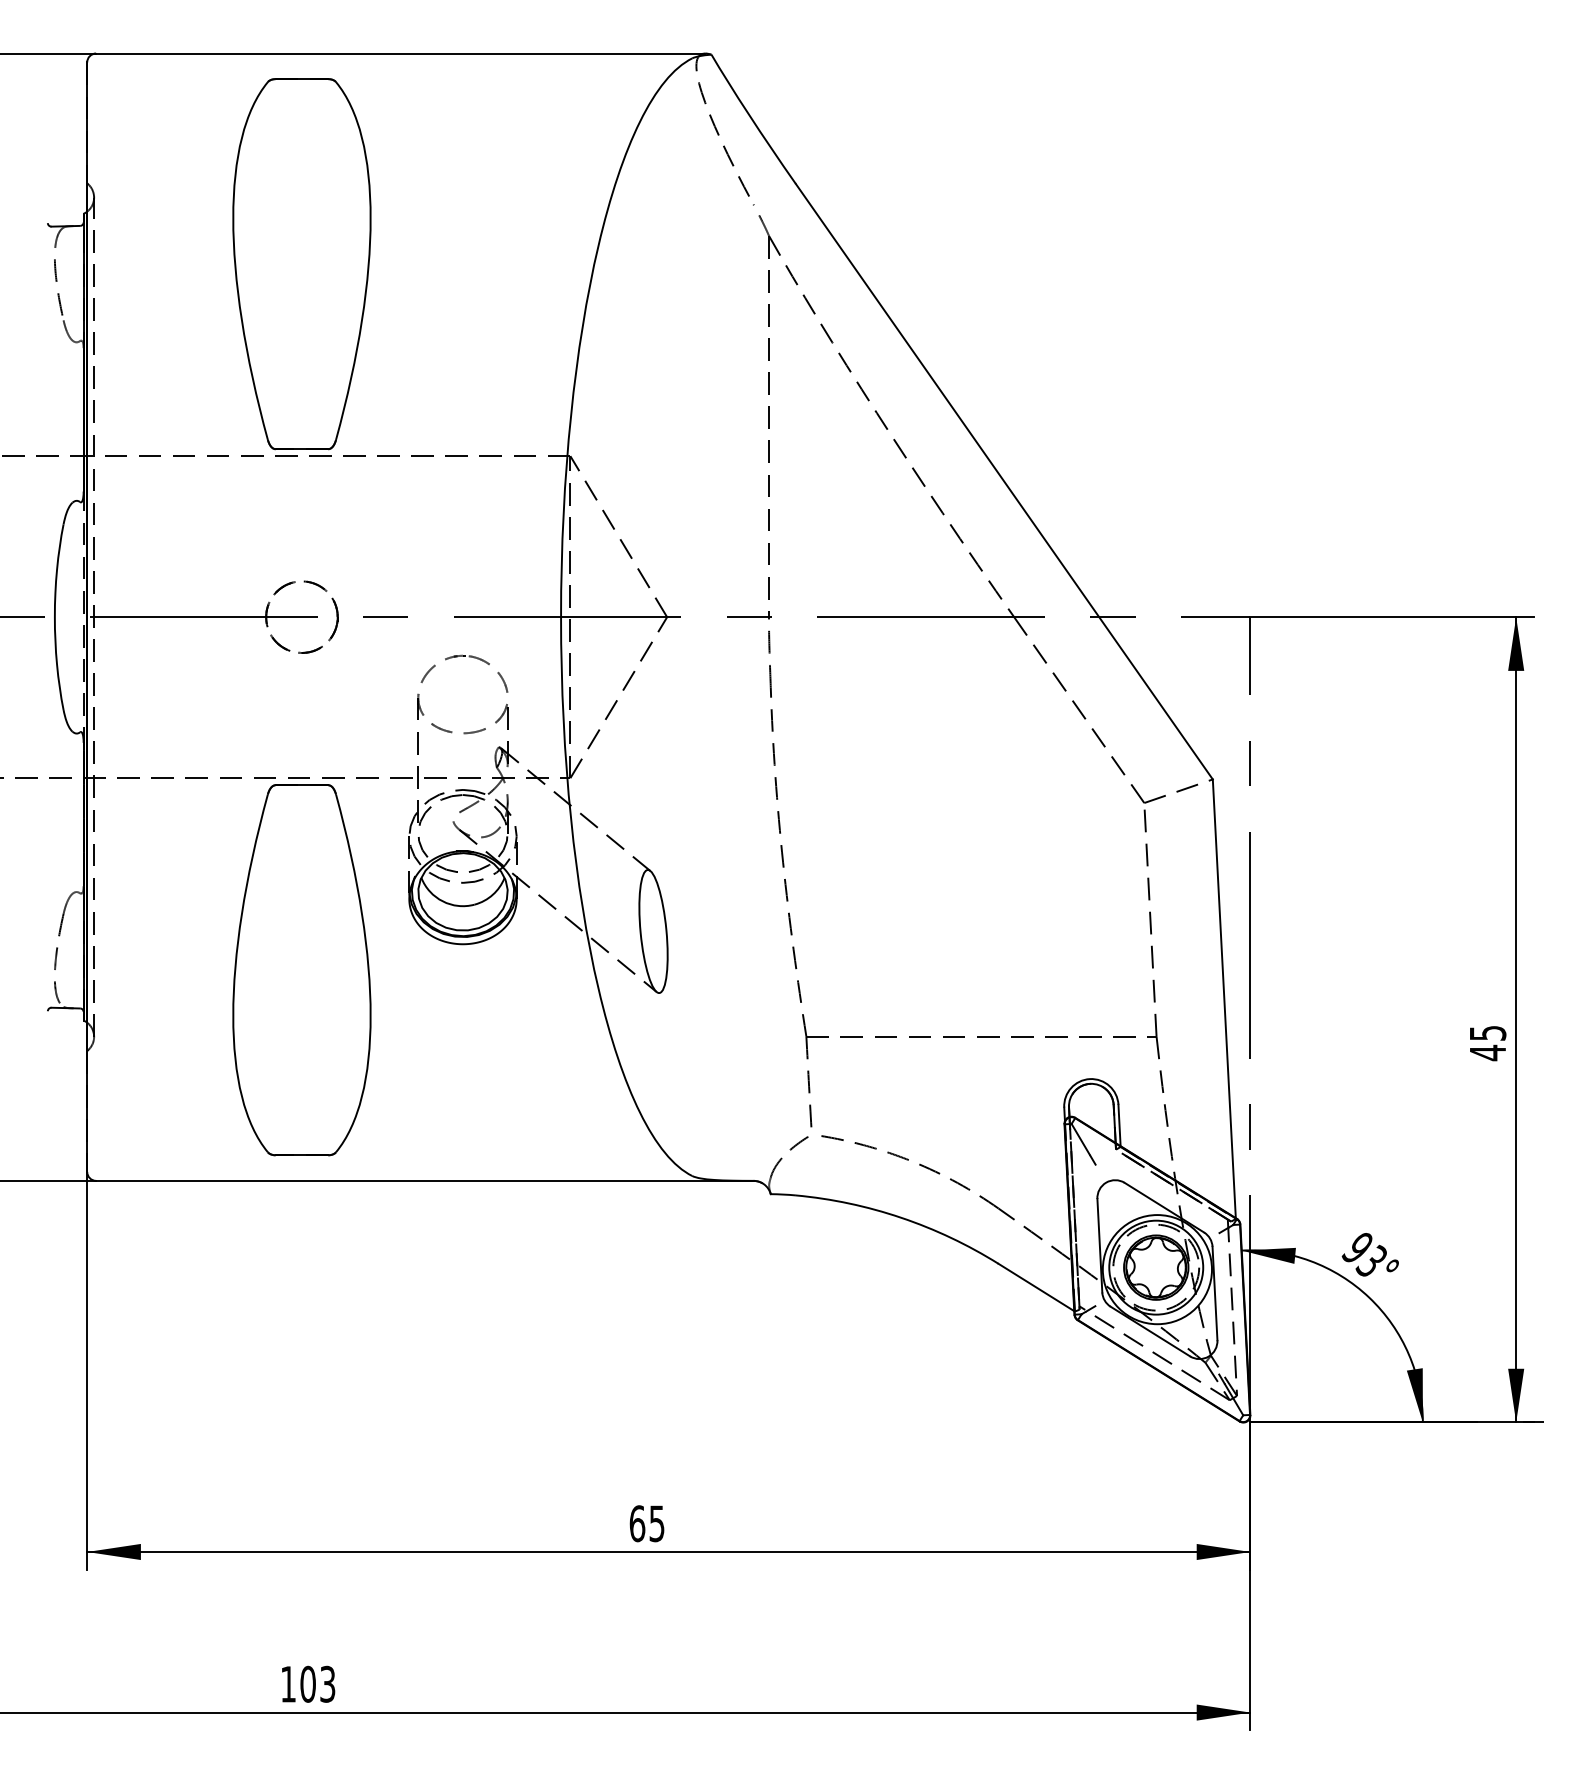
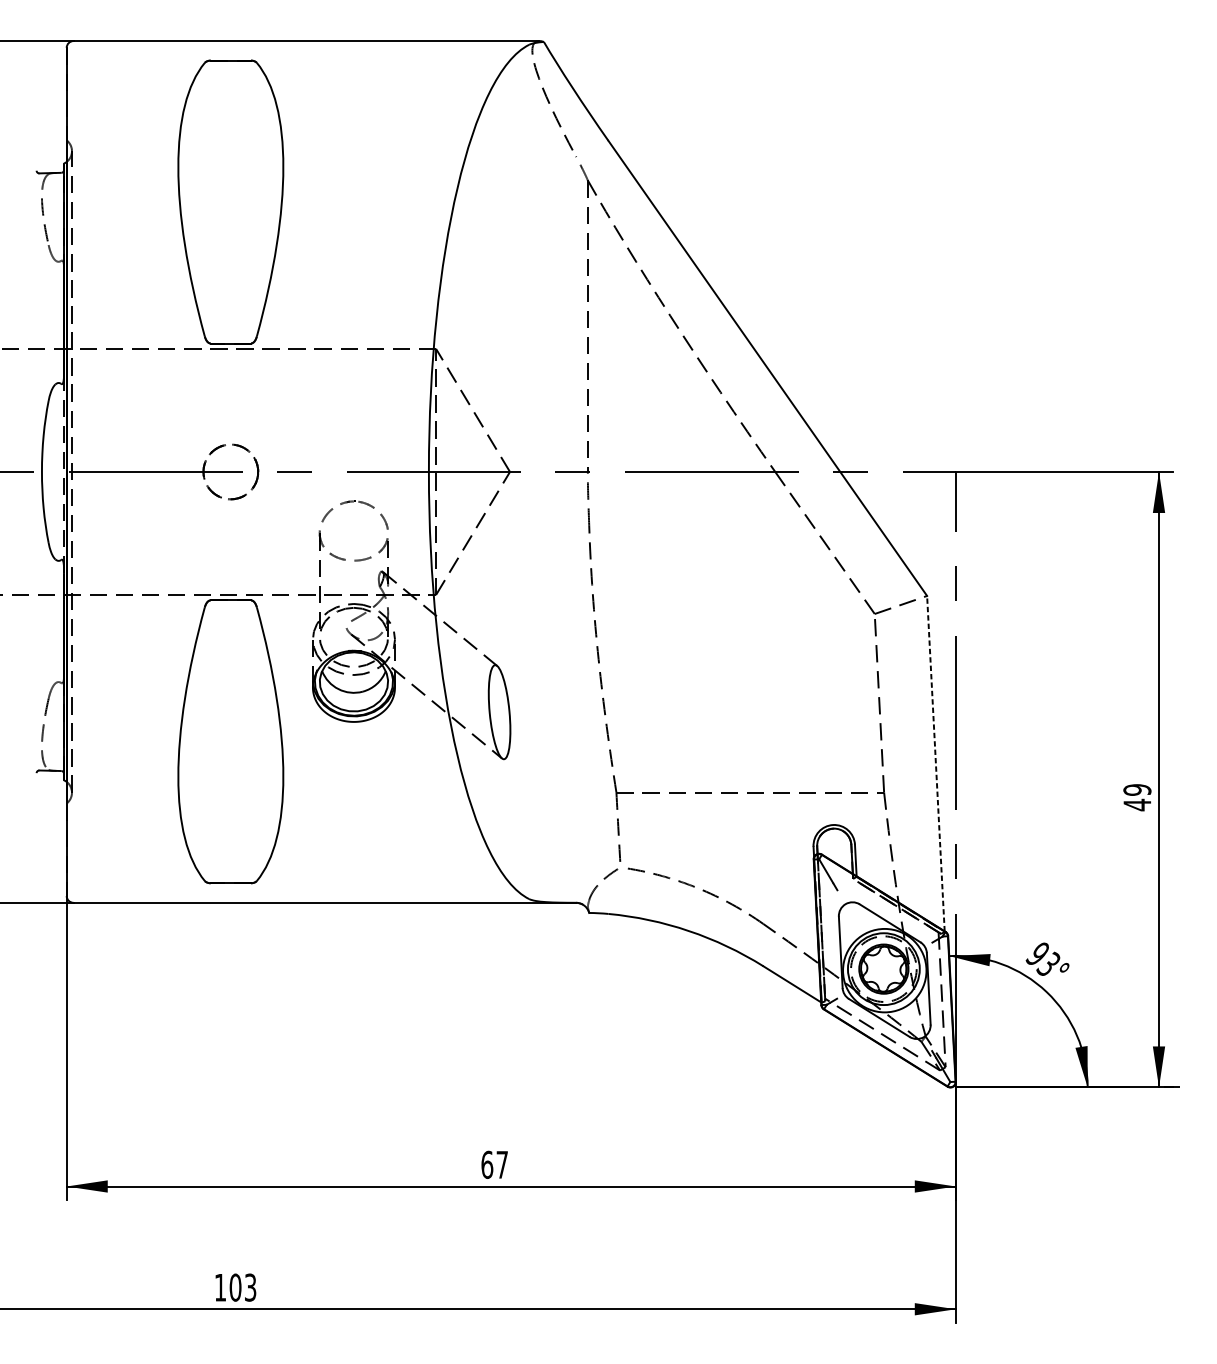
line: (1224, 998) -> (936, 763), solid -> dashed
text: (1487, 1033) -> (1137, 790), 45 -> 49
text: (656, 1523) -> (501, 1164), 65 -> 67

